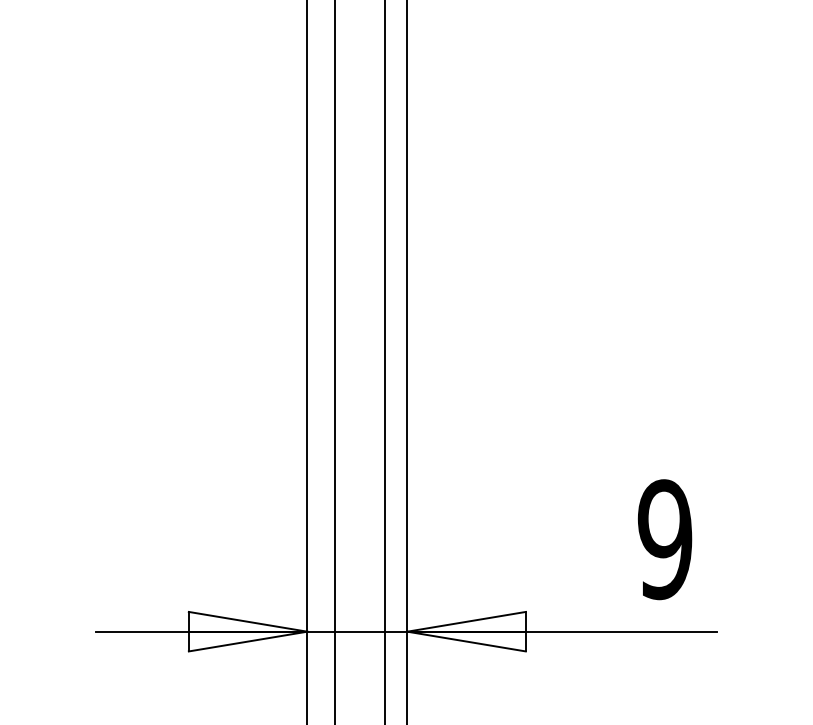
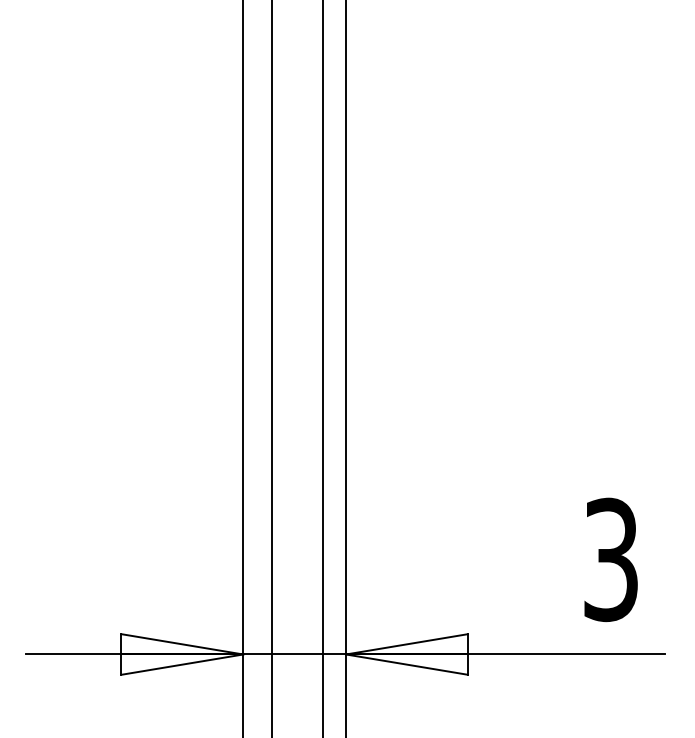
text: (664, 539) -> (610, 559), 9 -> 3

